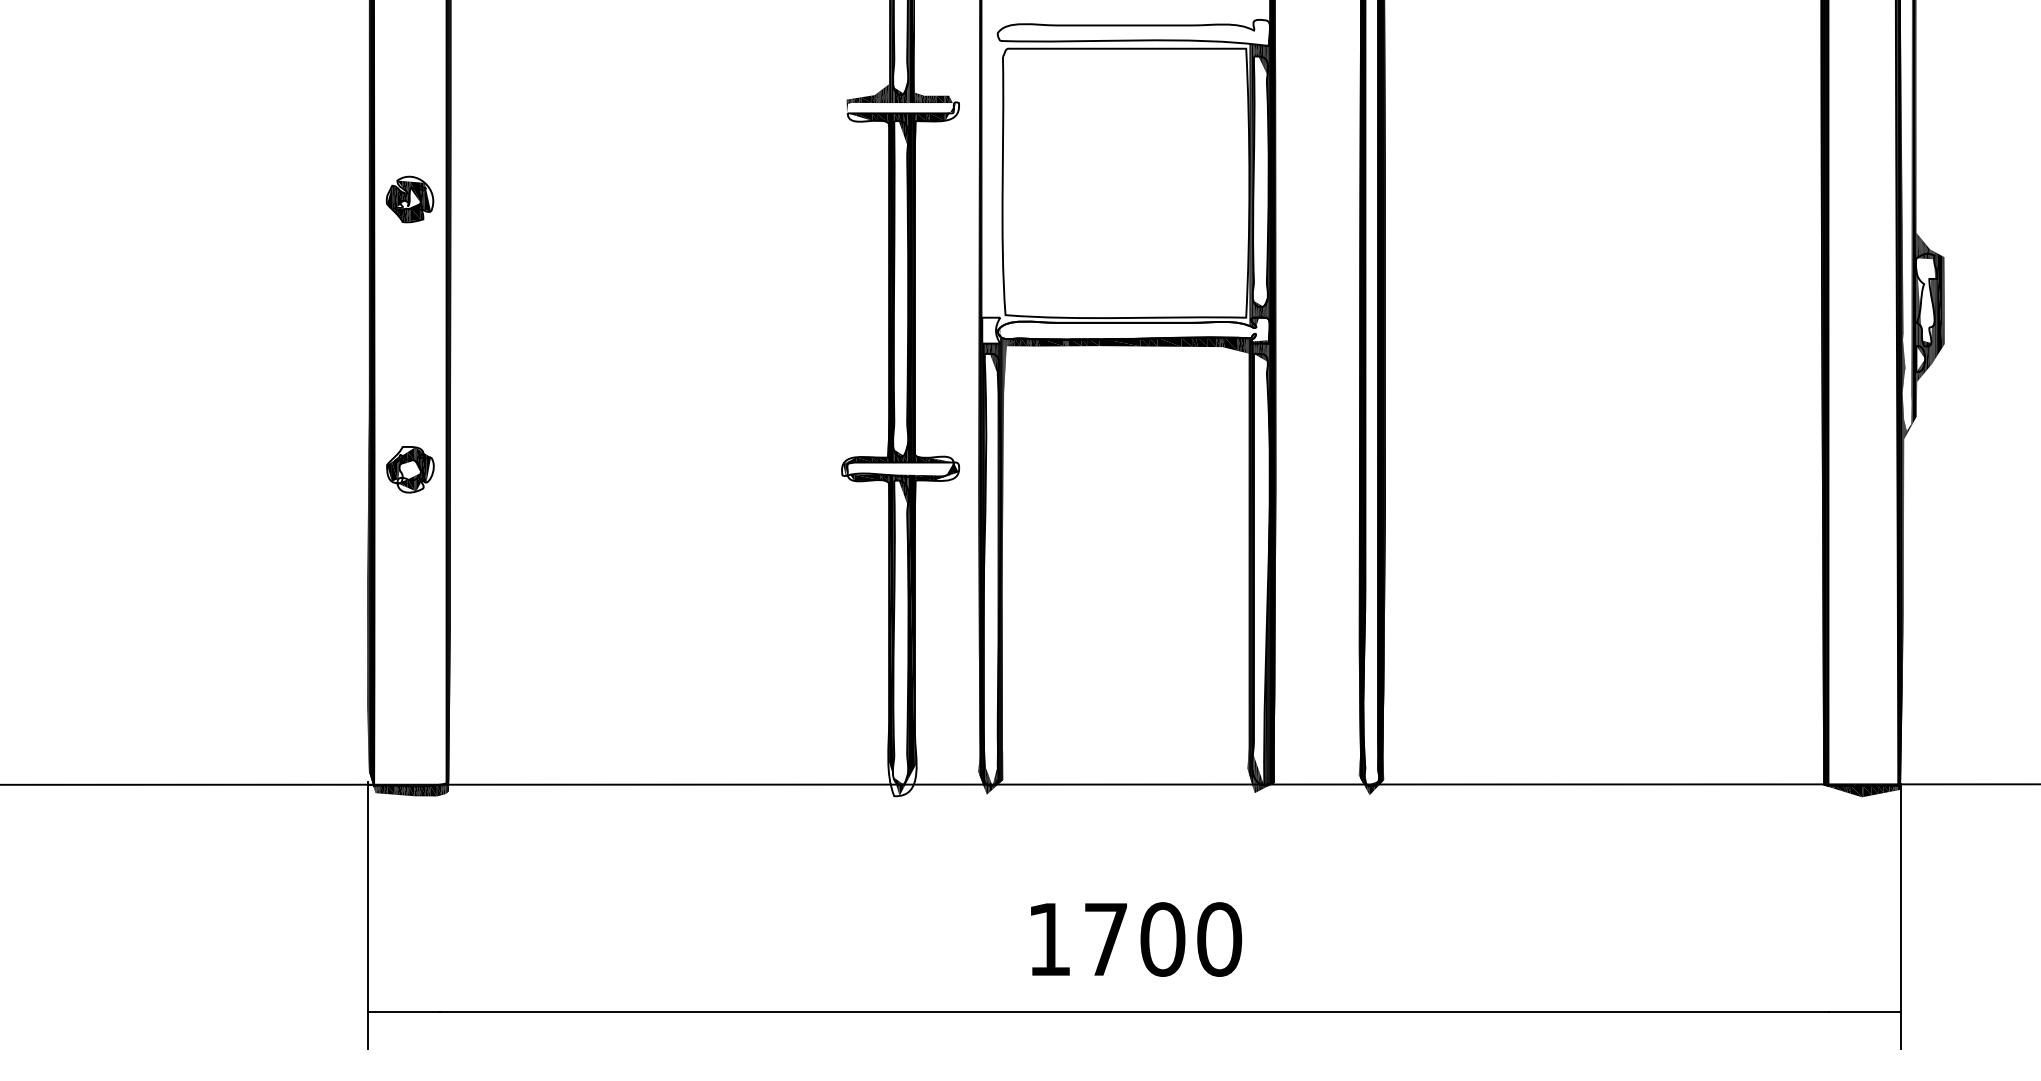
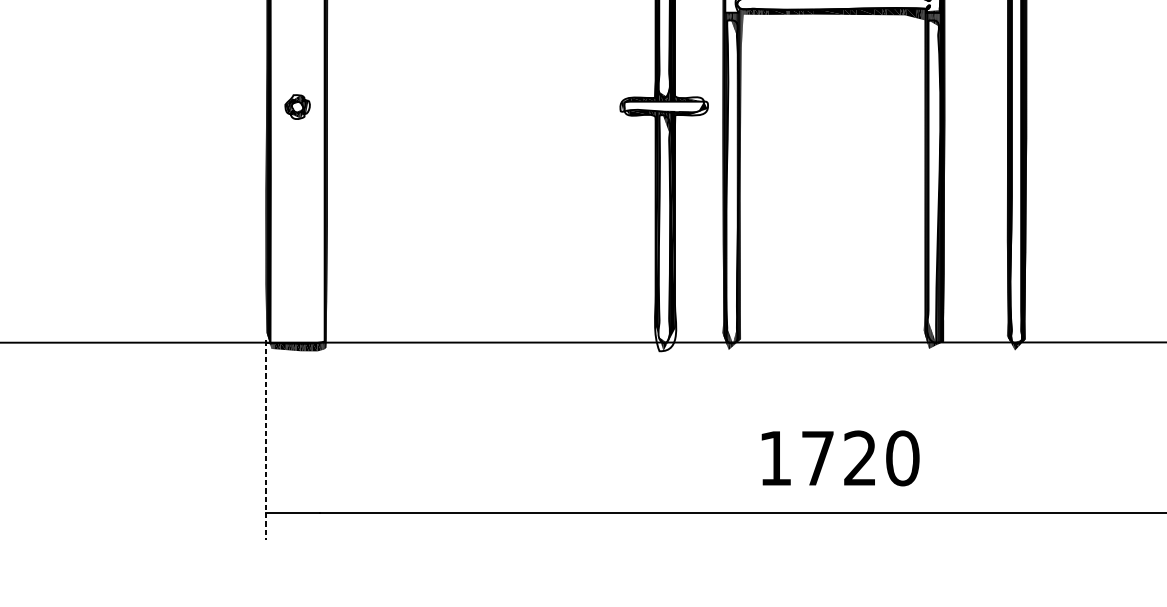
part: (410, 469) -> (297, 106), size x0.7
line: (368, 915) -> (266, 440), solid -> dashed
text: (1162, 939) -> (860, 458), 1700 -> 1720

